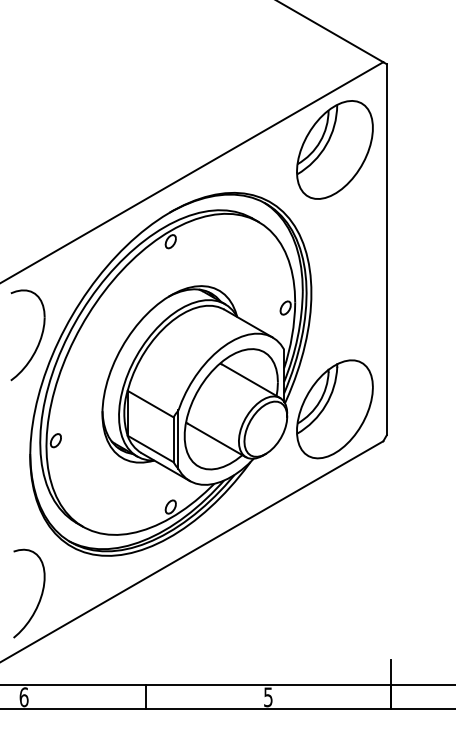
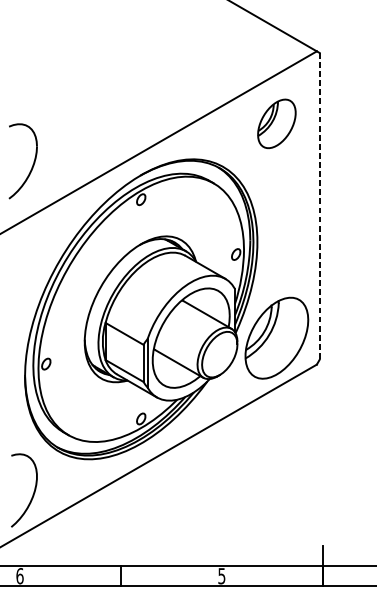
part: (334, 149) -> (276, 123), size x0.6
line: (386, 249) -> (319, 206), solid -> dashed
part: (38, 341) -> (31, 166), moved

